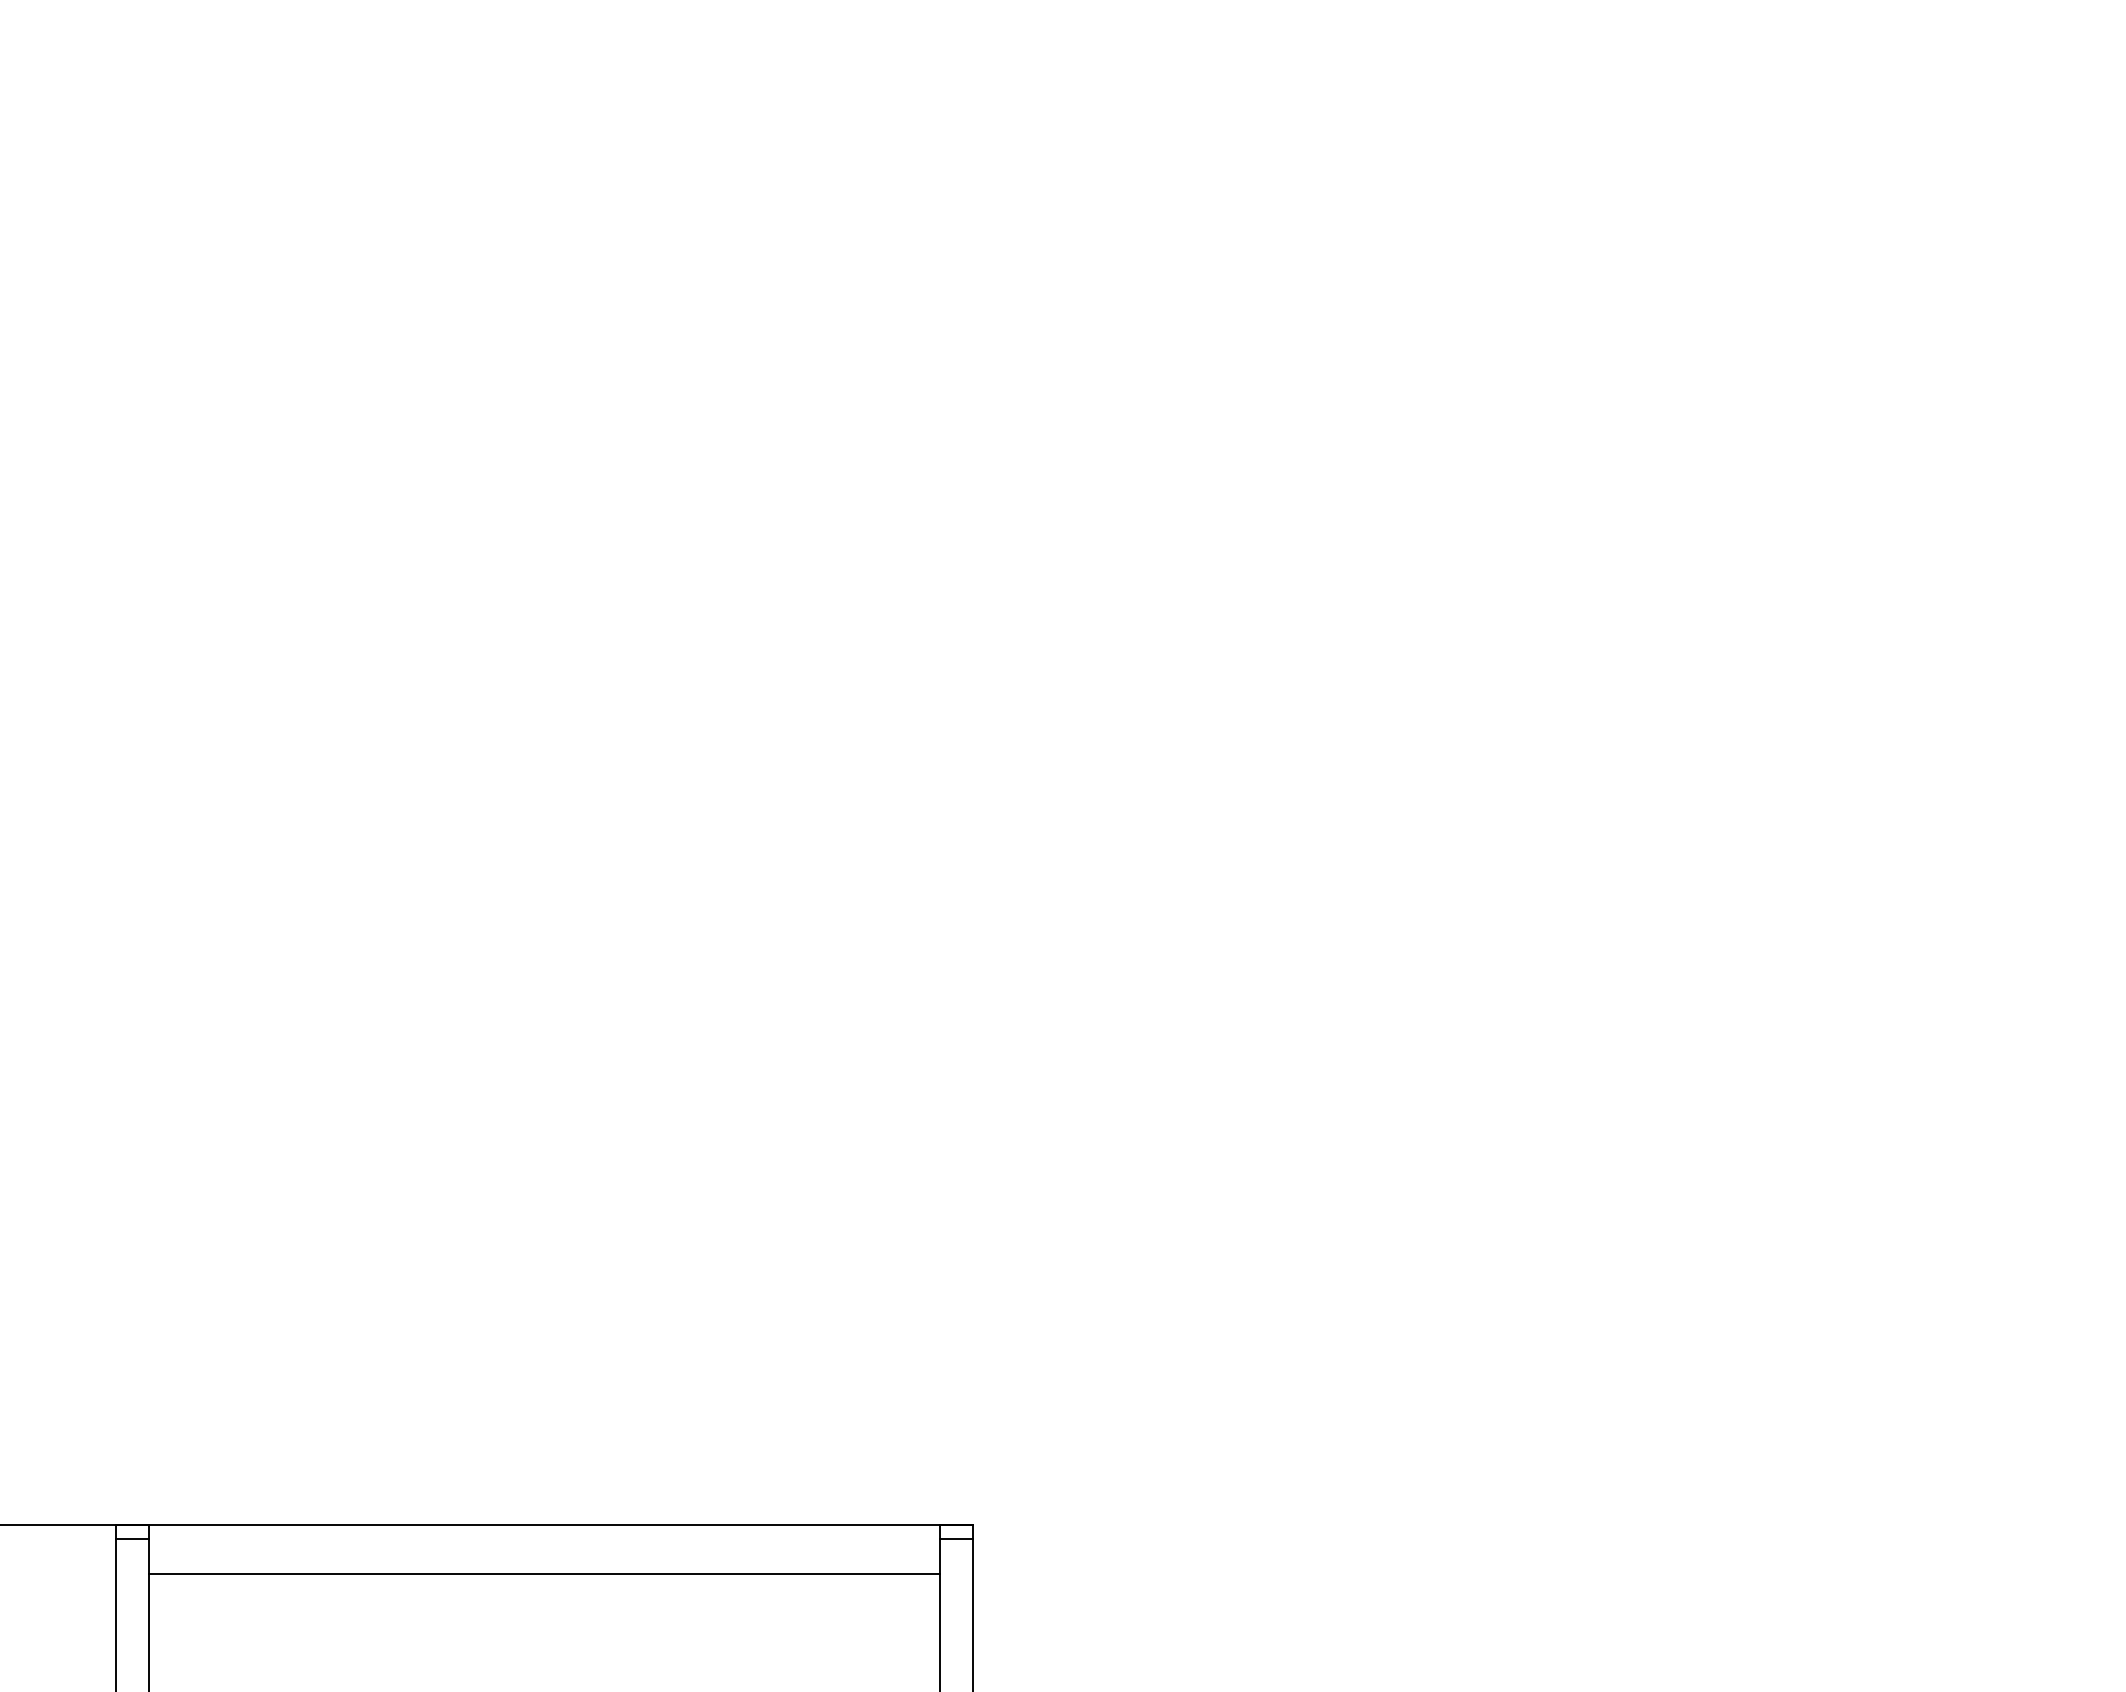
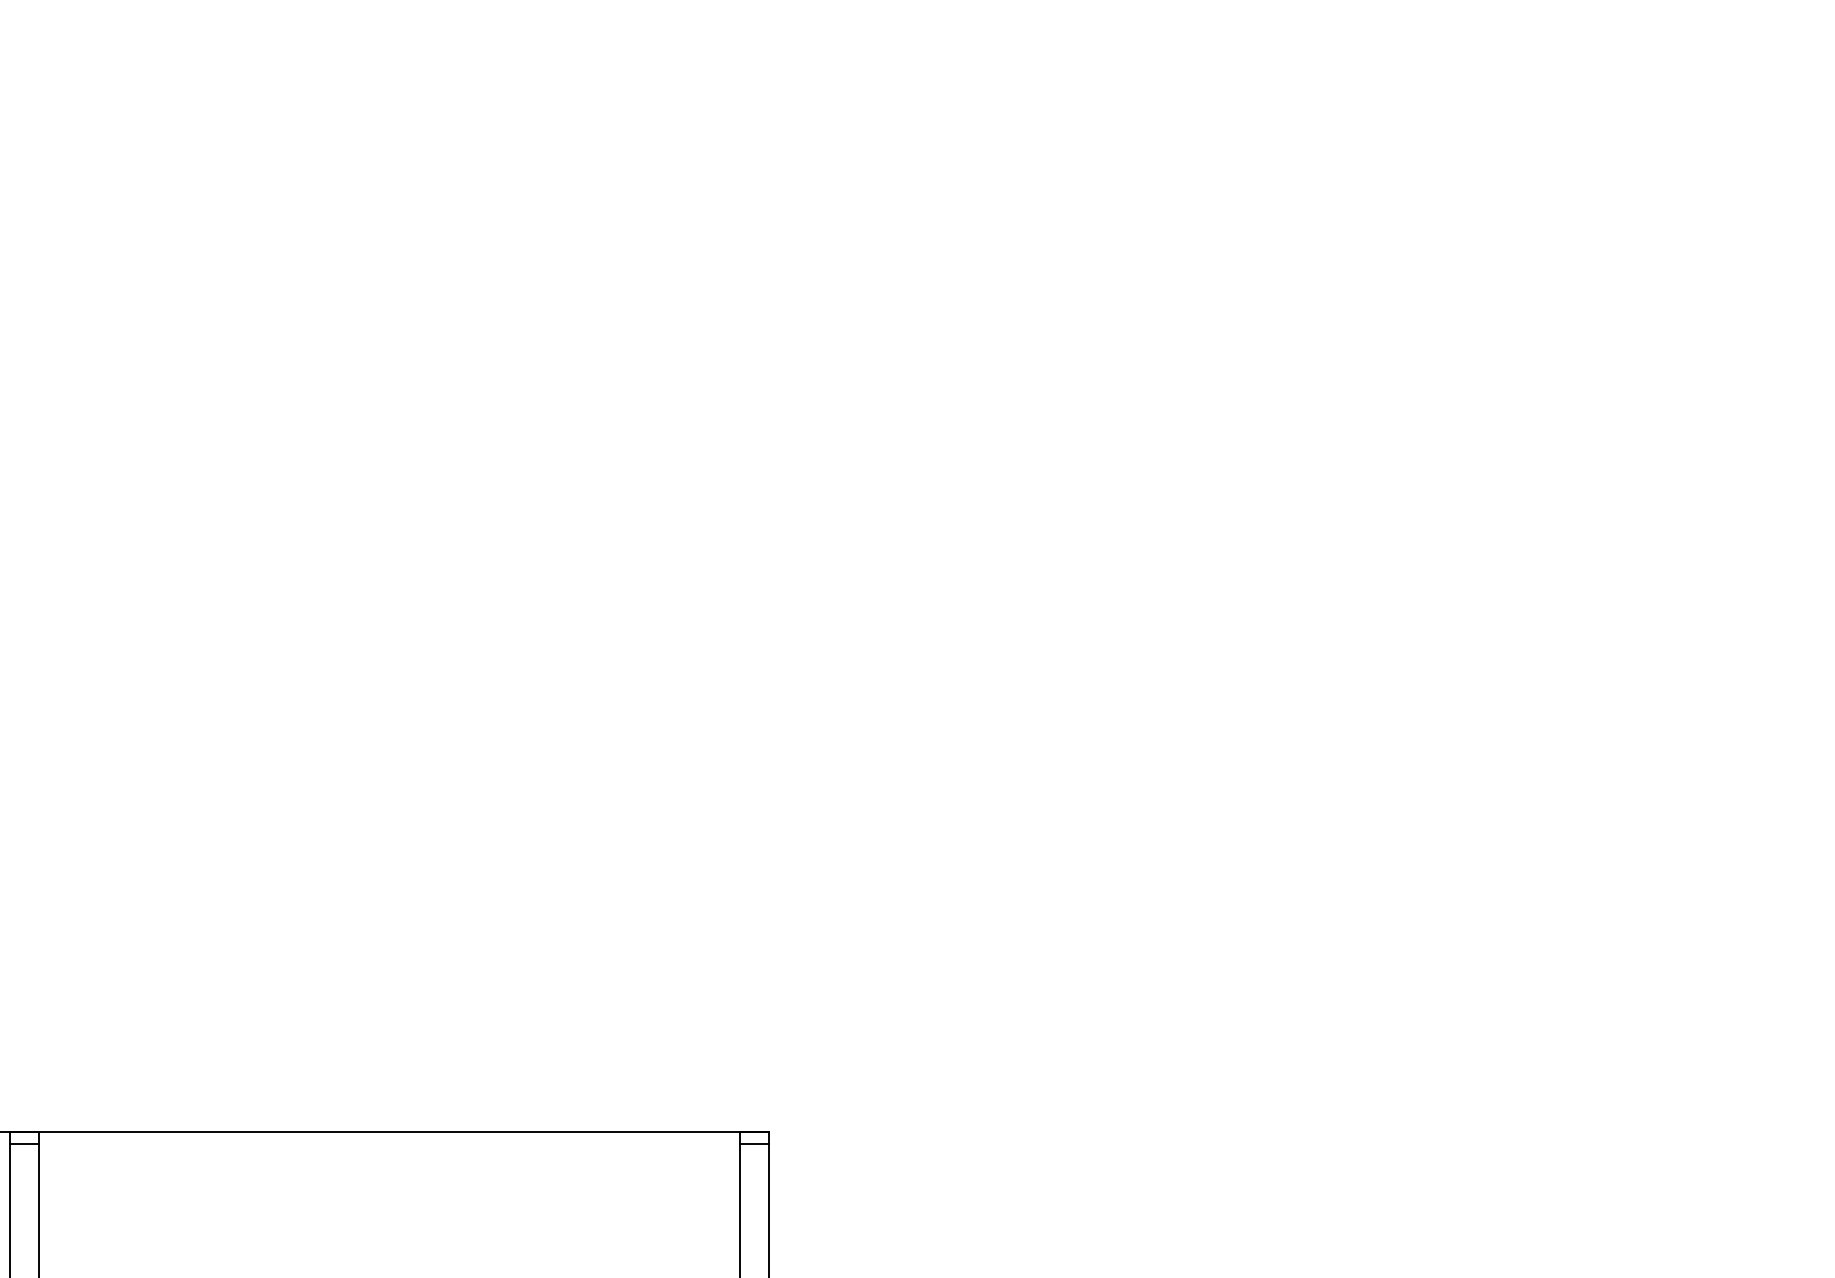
line: (544, 1574) -> (389, 1175), removed

